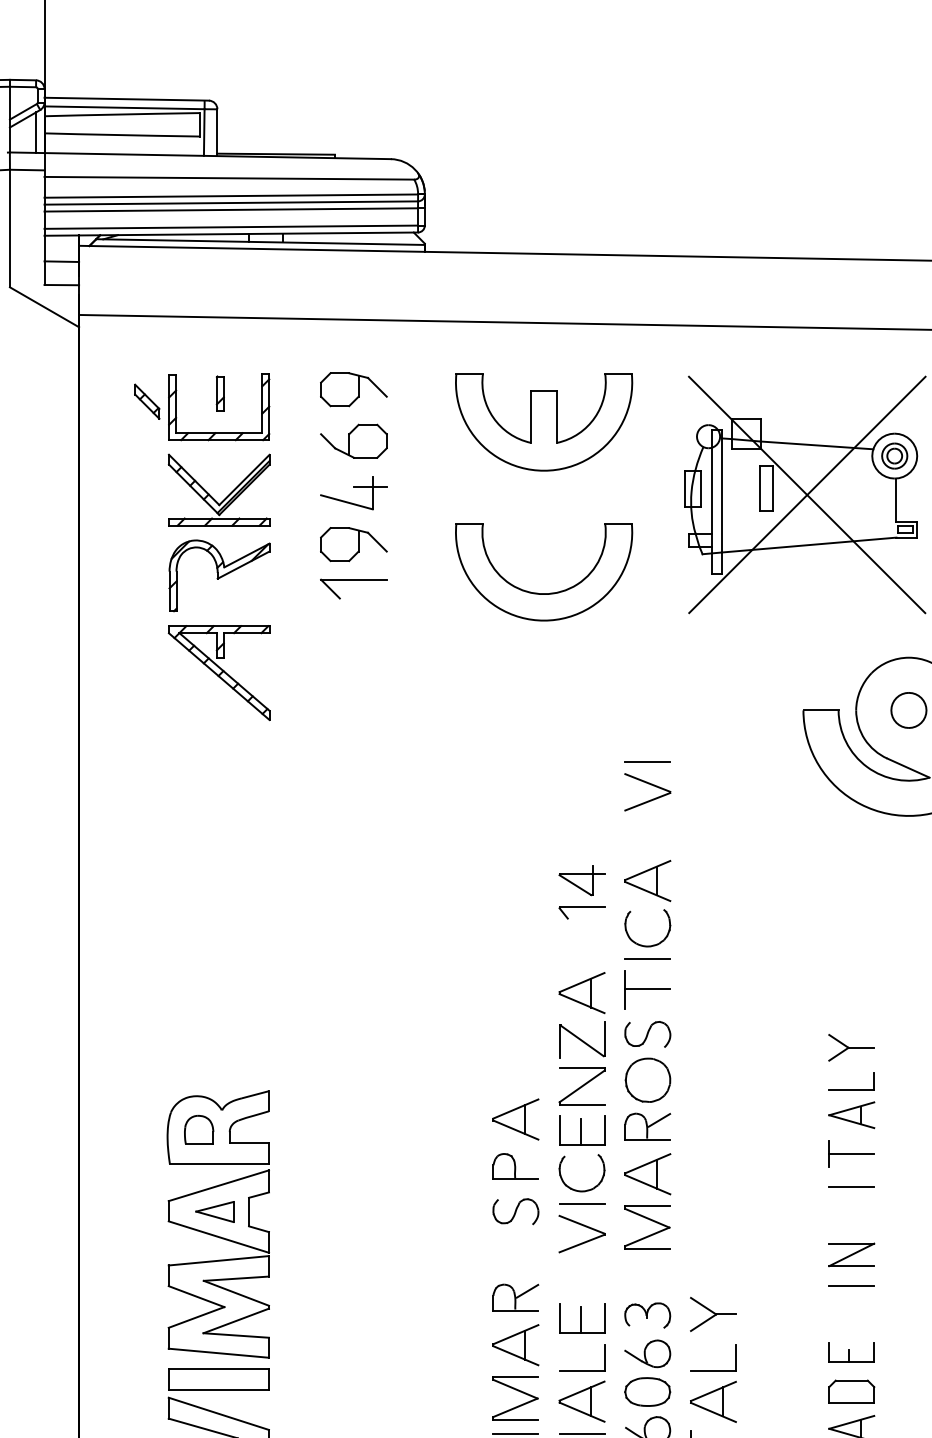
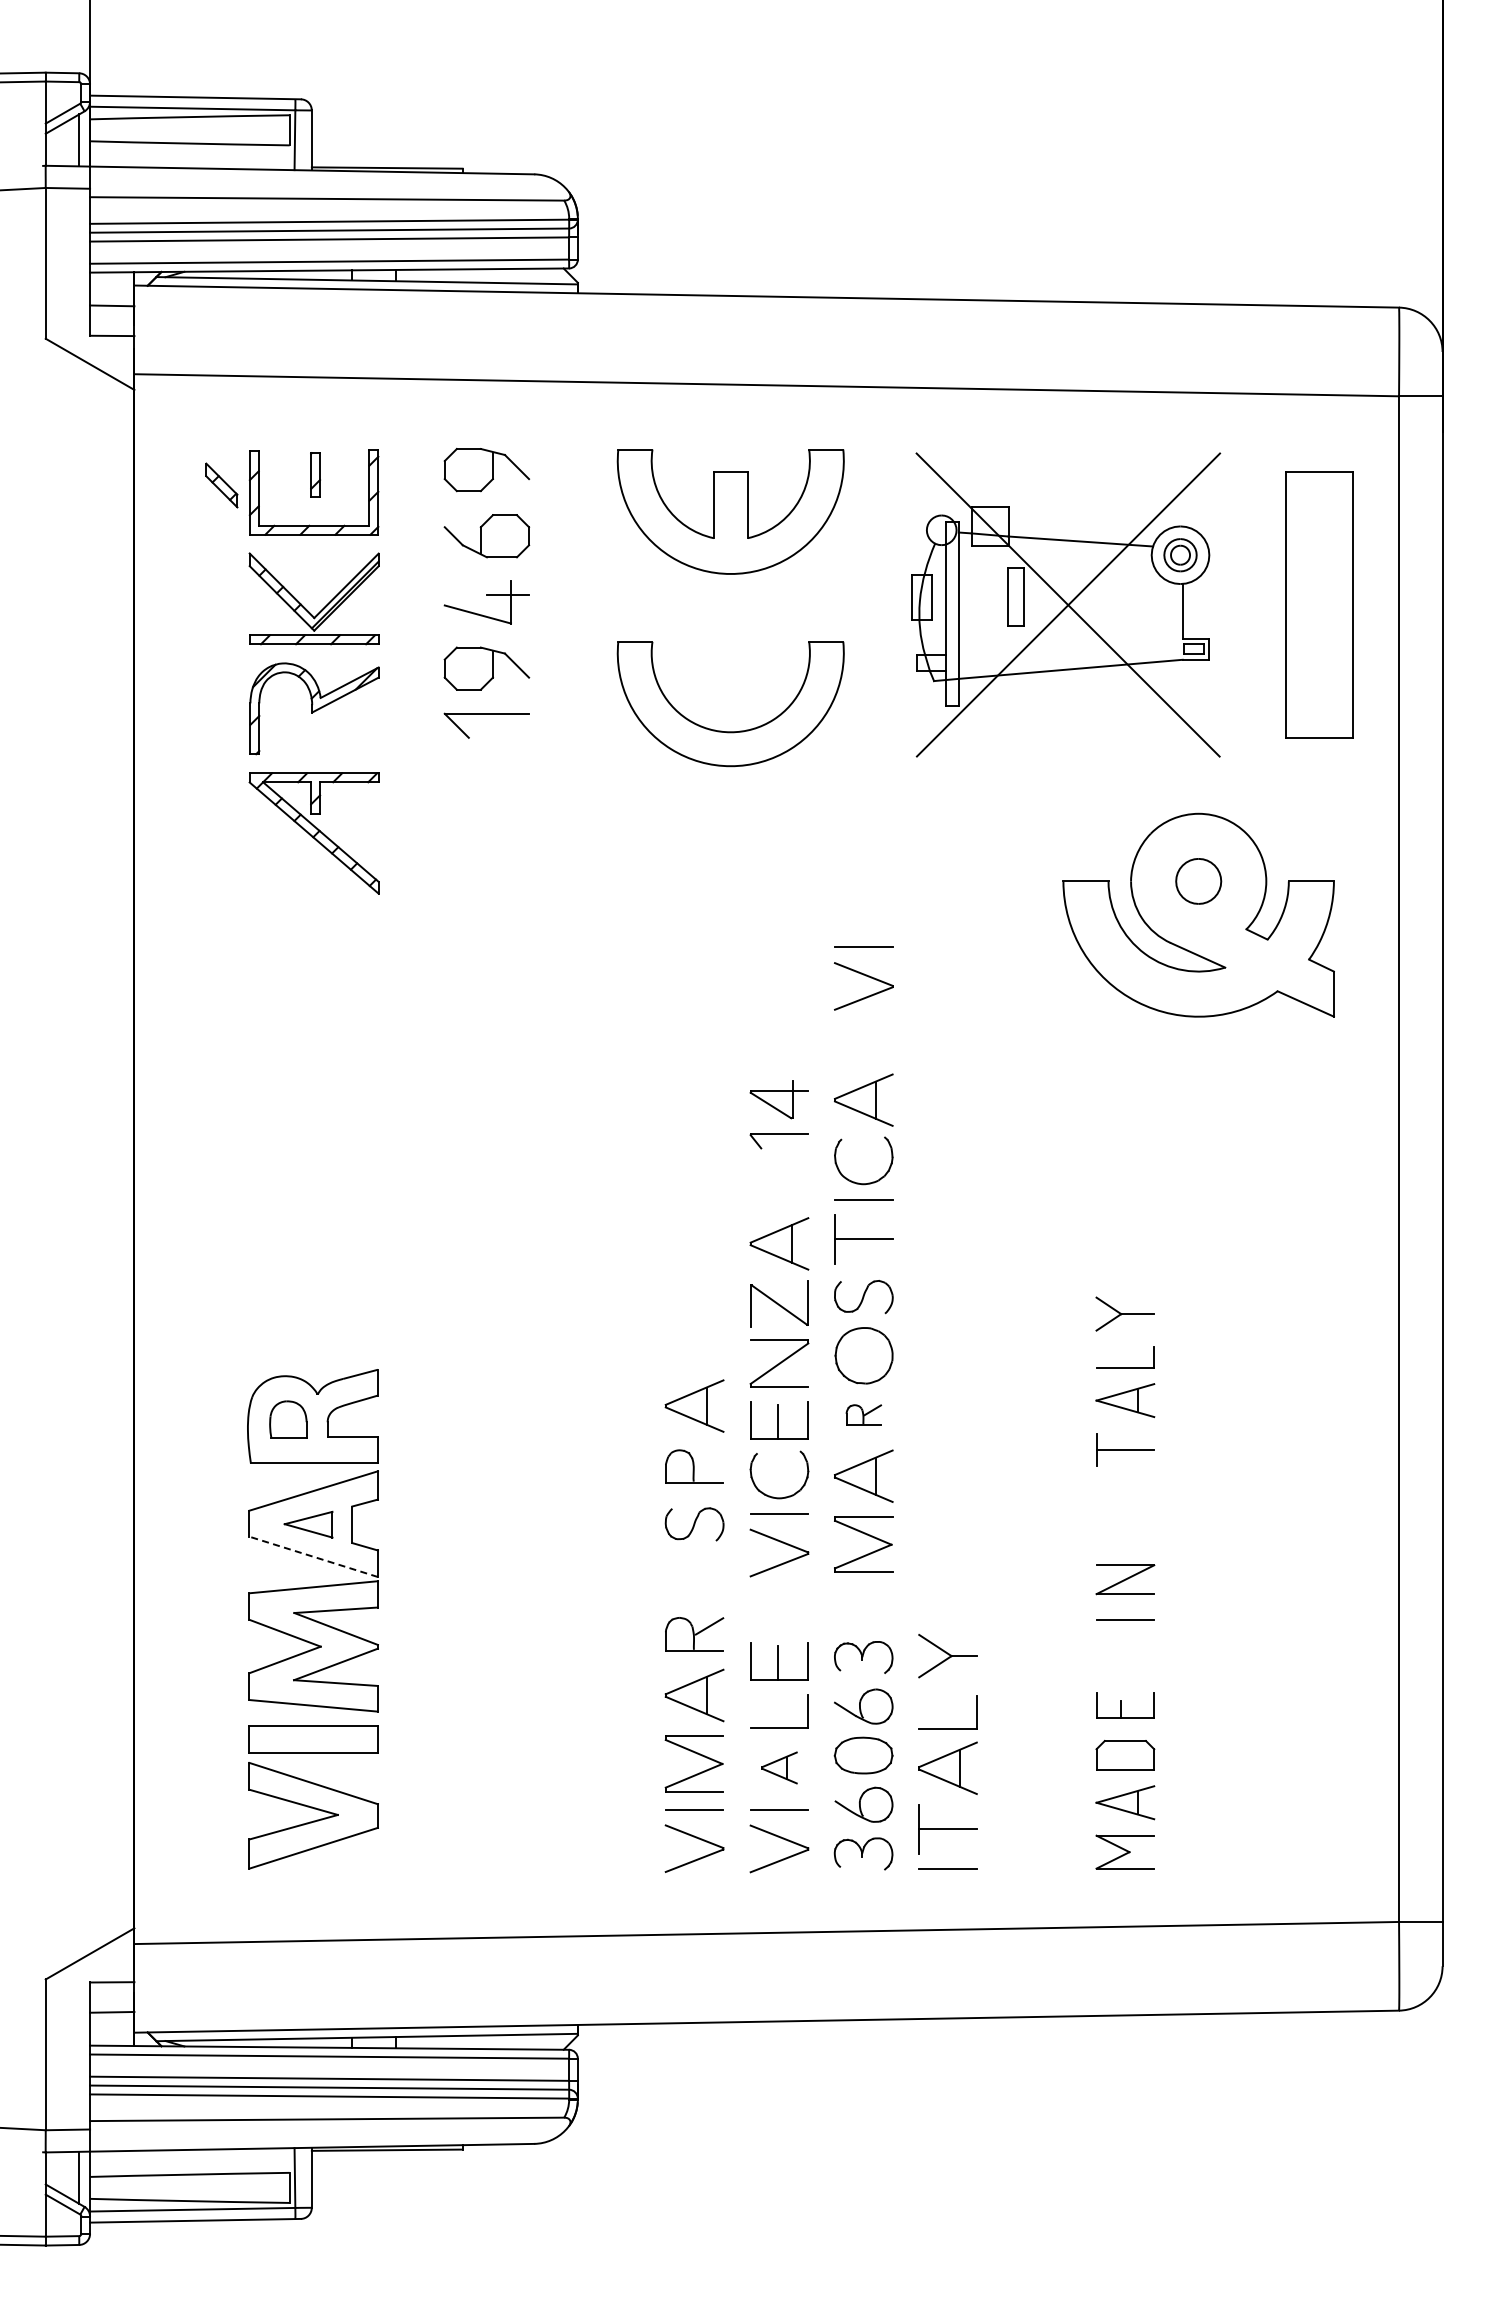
part: (647, 1126) -> (863, 1414), size x0.6
line: (851, 1186) -> (1125, 1492), removed
line: (218, 1236) -> (313, 1556), solid -> dashed
part: (582, 1401) -> (779, 1767), size x0.6

